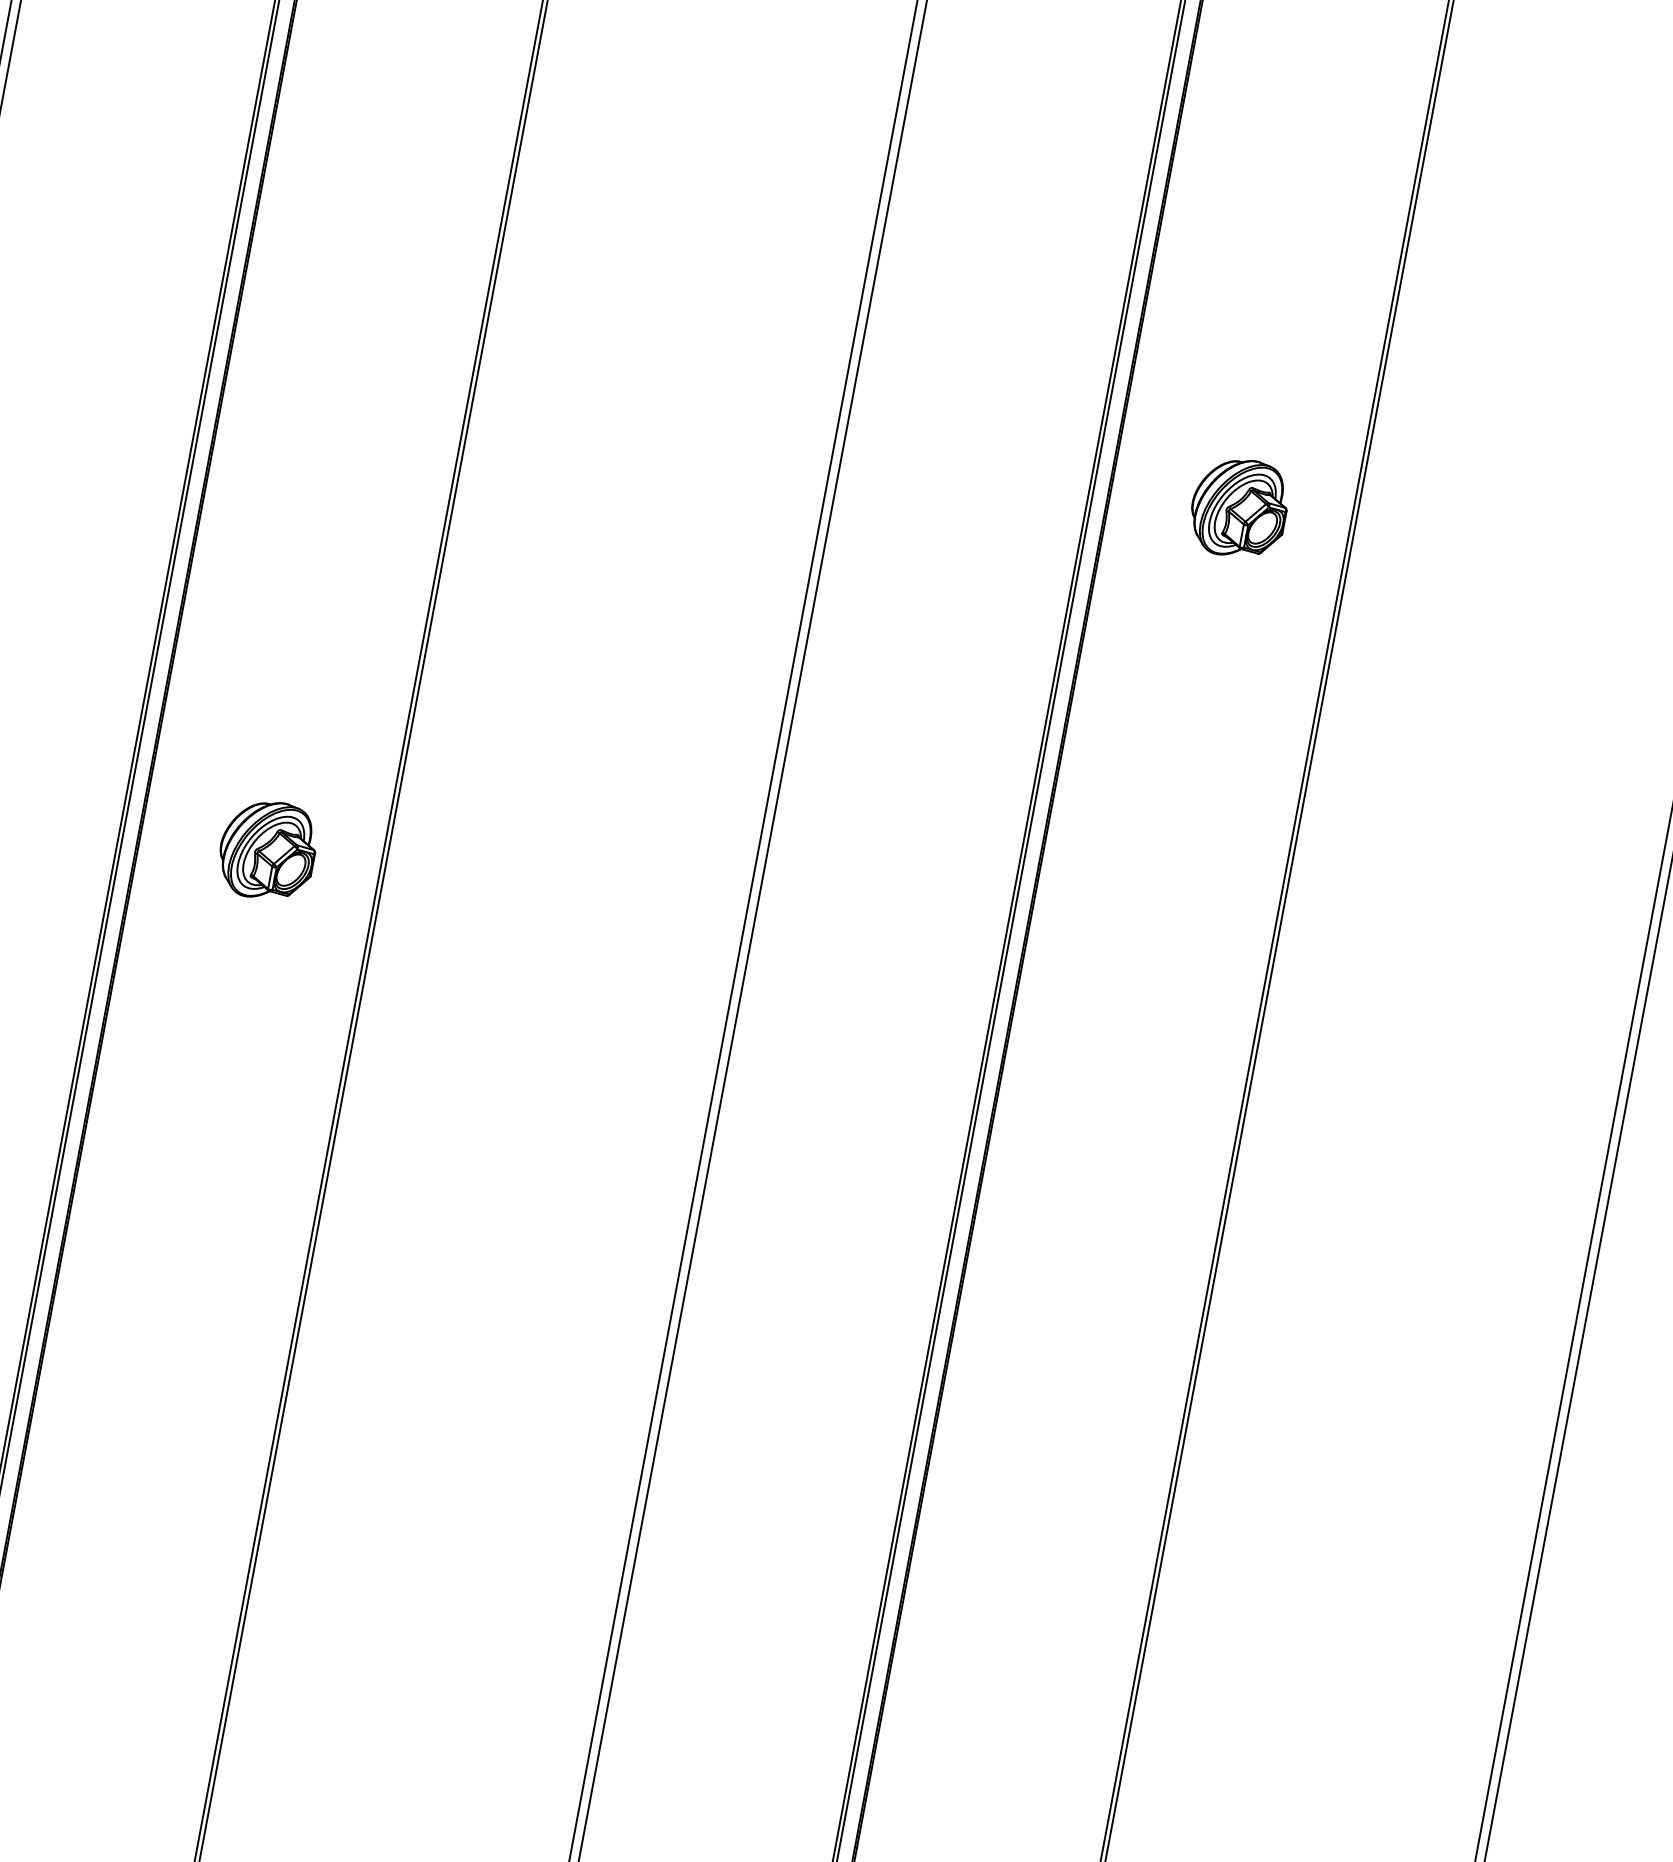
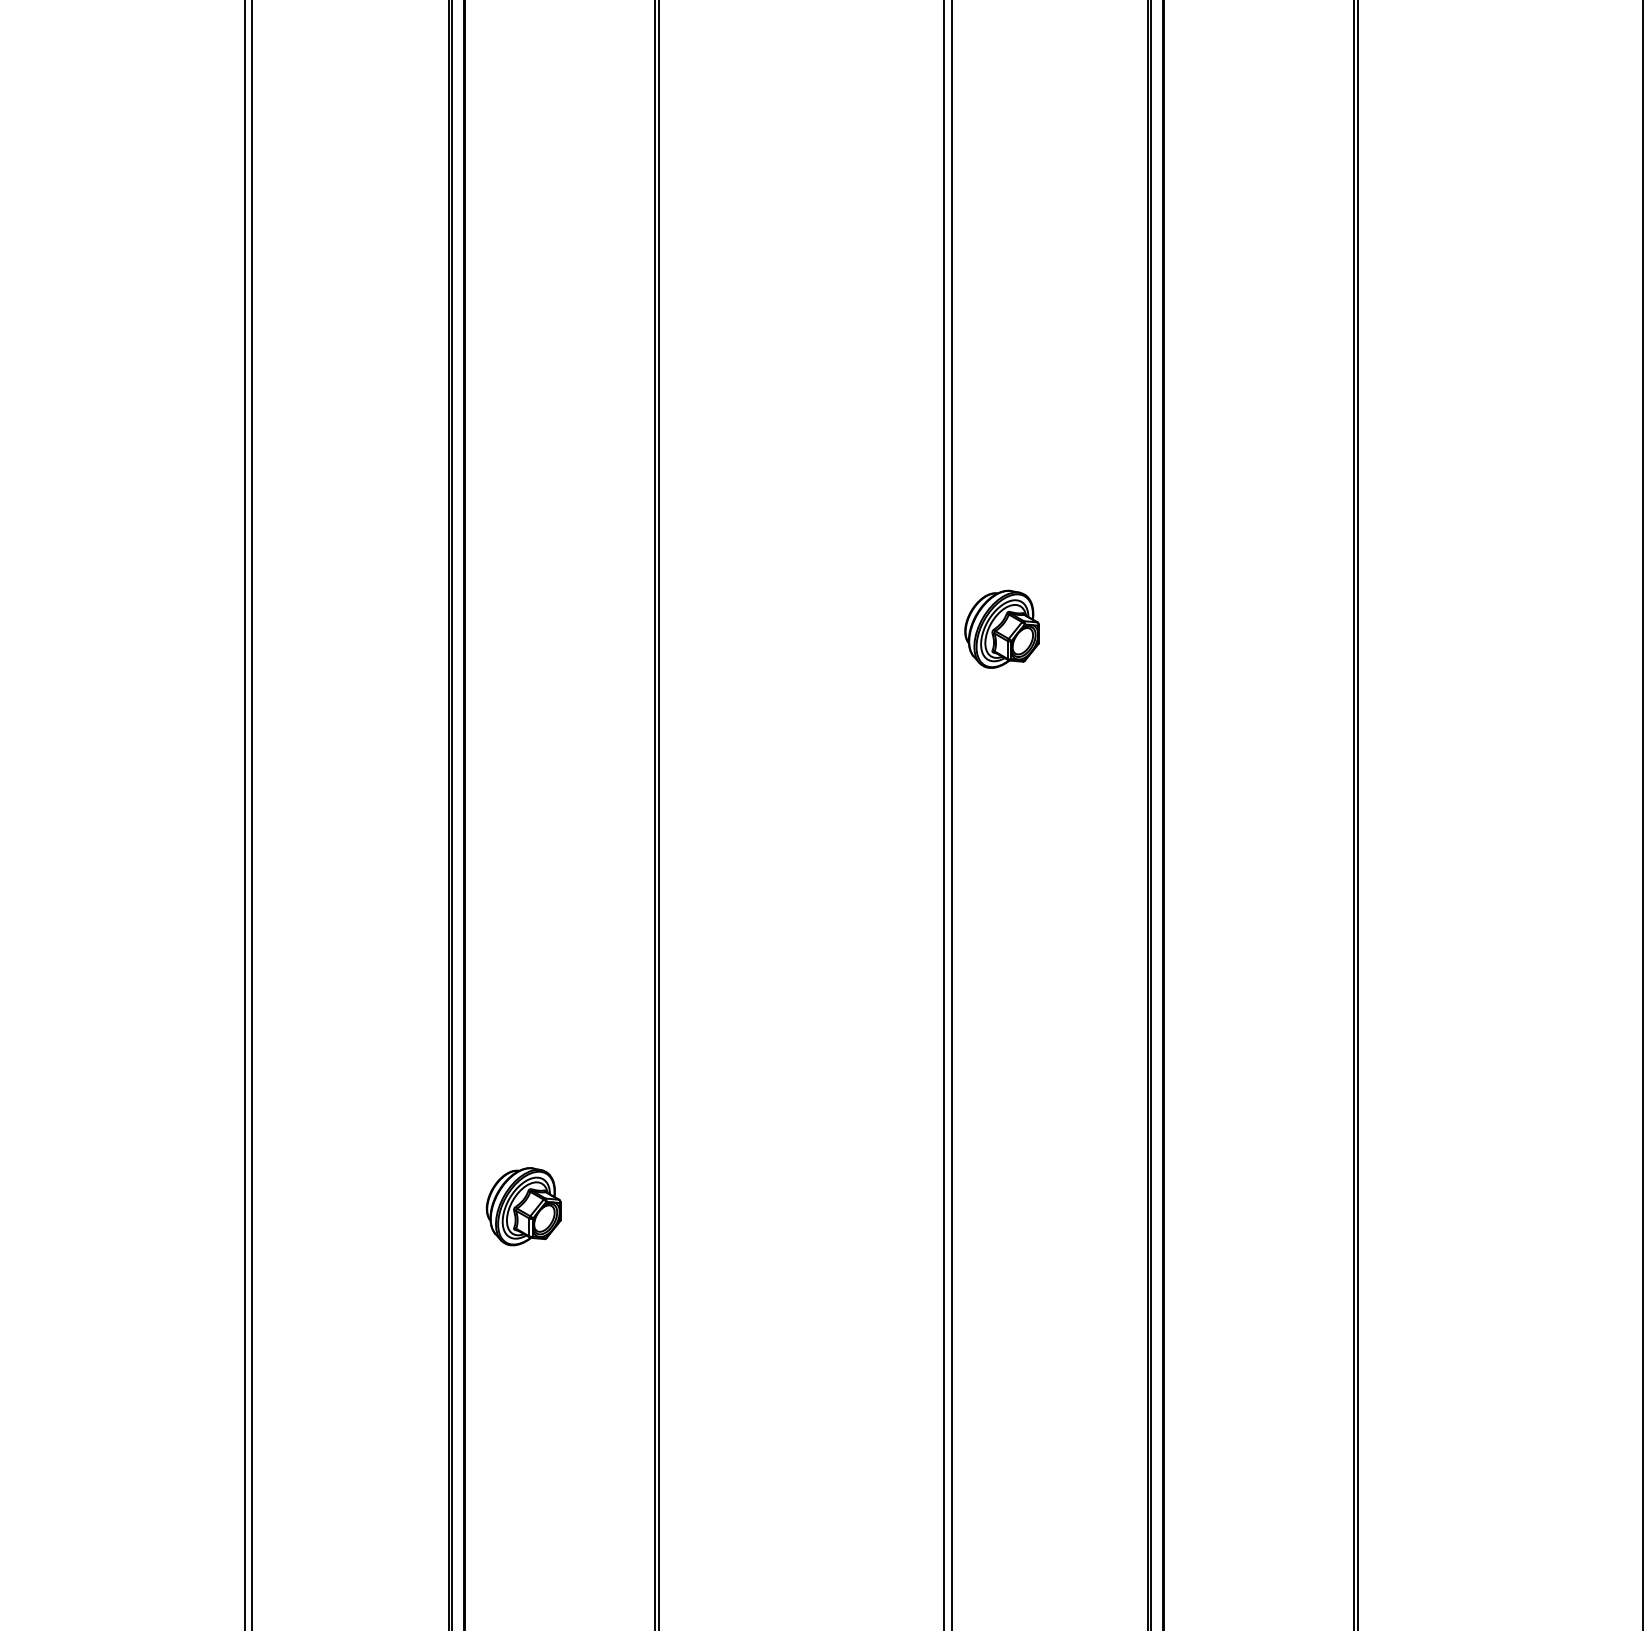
part: (1238, 507) -> (1001, 628), moved
part: (267, 850) -> (523, 1206), moved

